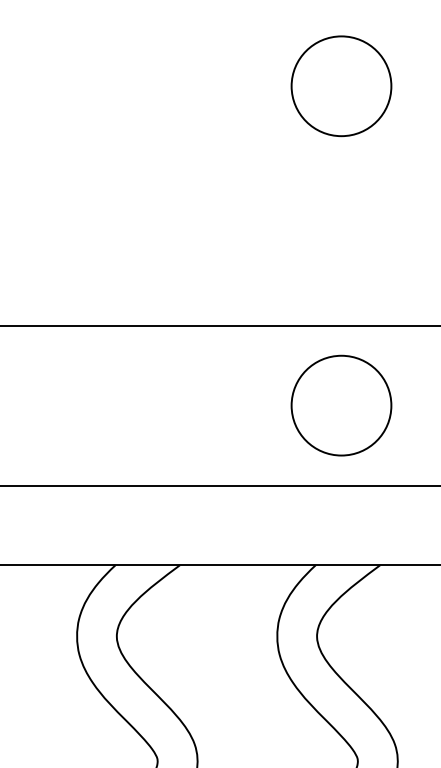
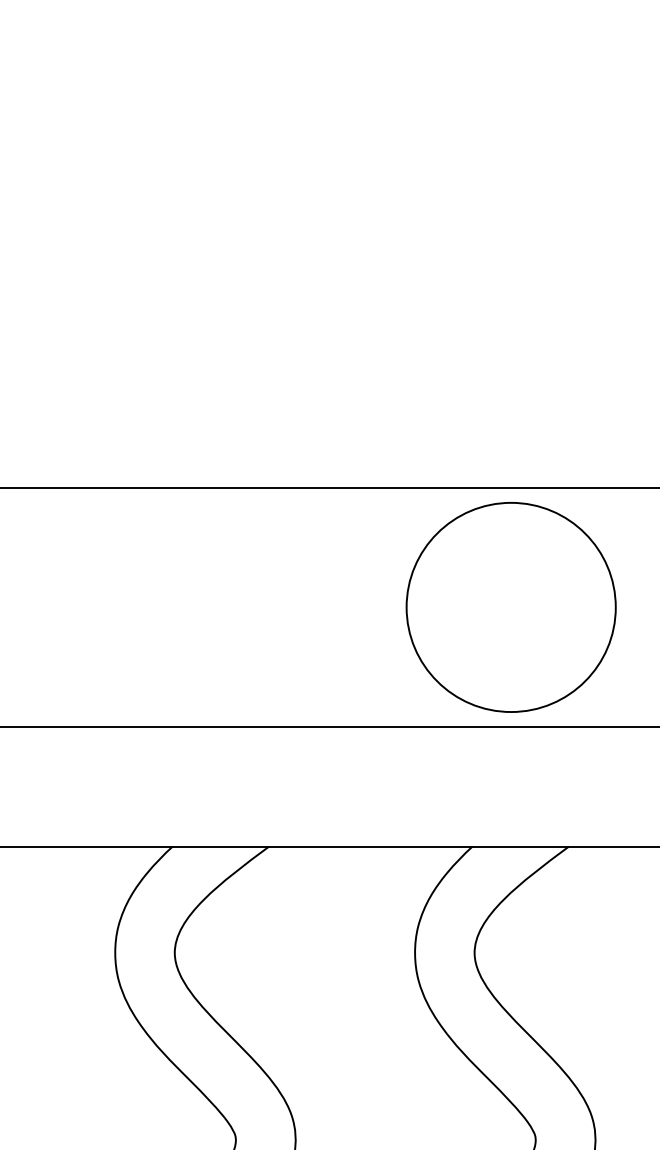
circle: (341, 86) -> (511, 129), removed
circle: (341, 405) -> (511, 607), size x1.4

